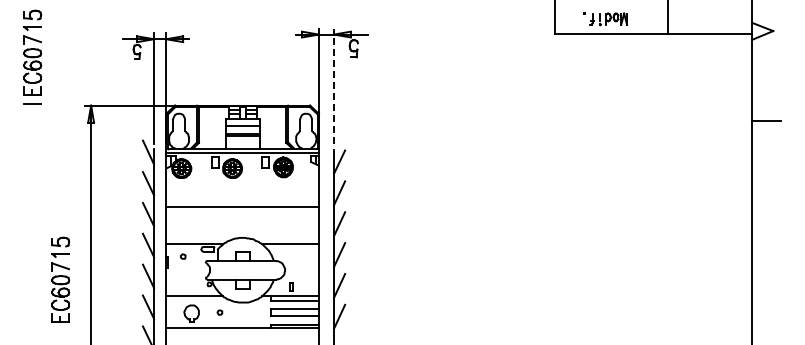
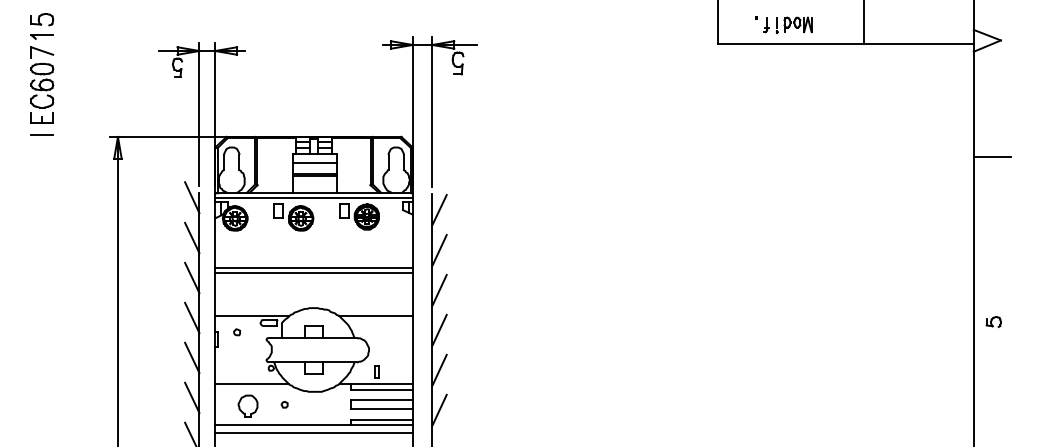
line: (334, 86) -> (432, 112), dashed -> solid
line: (242, 211) -> (313, 273), added
part: (767, 248) -> (993, 321), added
part: (60, 279) -> (78, 362), removed
line: (242, 334) -> (313, 433), added

